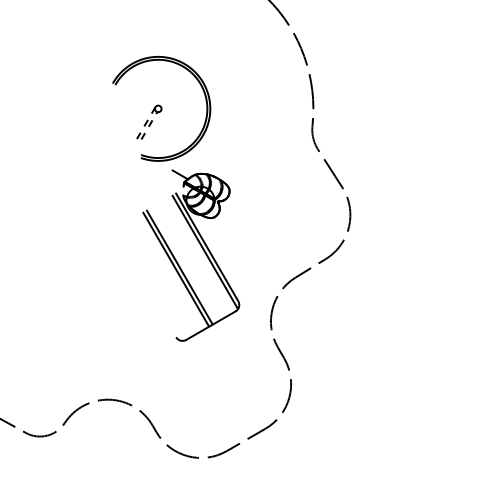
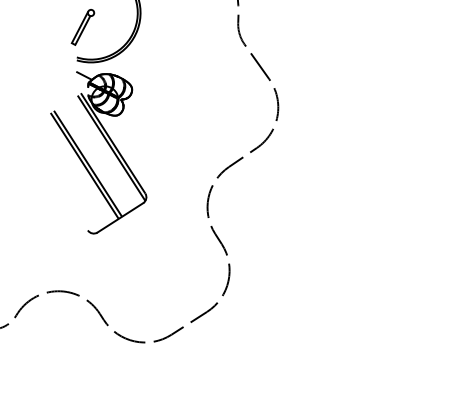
line: (137, 140) -> (72, 43), dashed -> solid
part: (201, 248) -> (107, 145), moved

